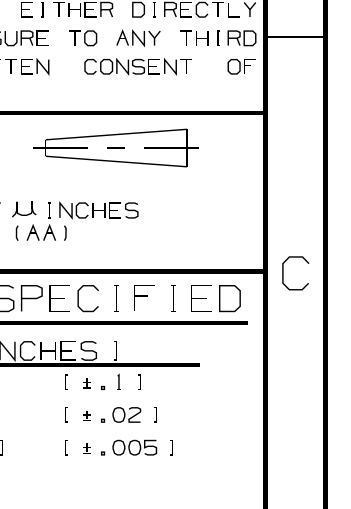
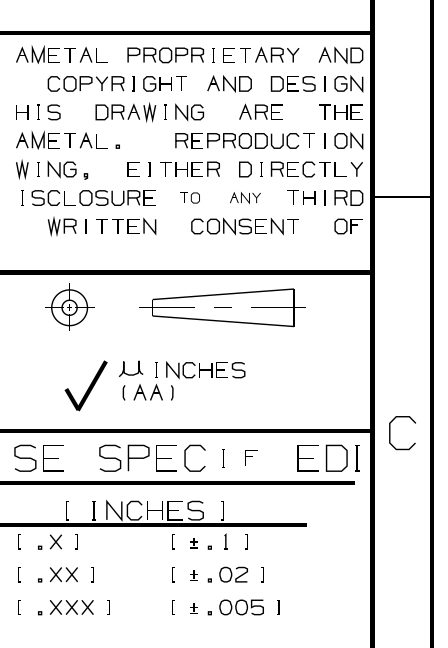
part: (83, 37) -> (190, 197), size x0.7
part: (138, 37) -> (245, 197), size x0.7
part: (144, 297) -> (251, 457), size x0.6
part: (116, 298) -> (223, 458), size x0.7
part: (173, 298) -> (357, 458), moved

